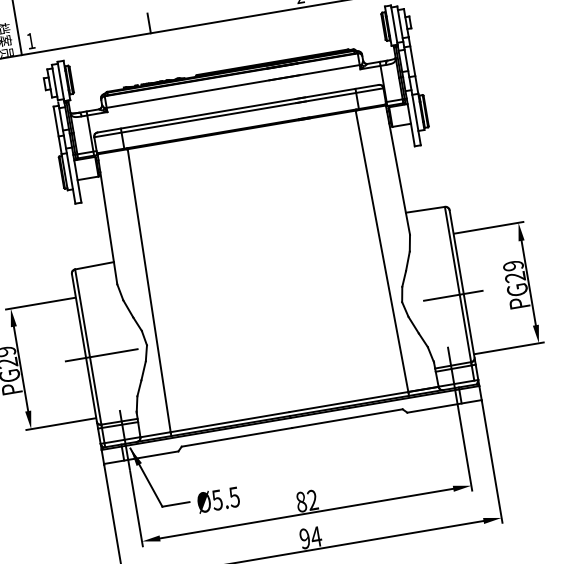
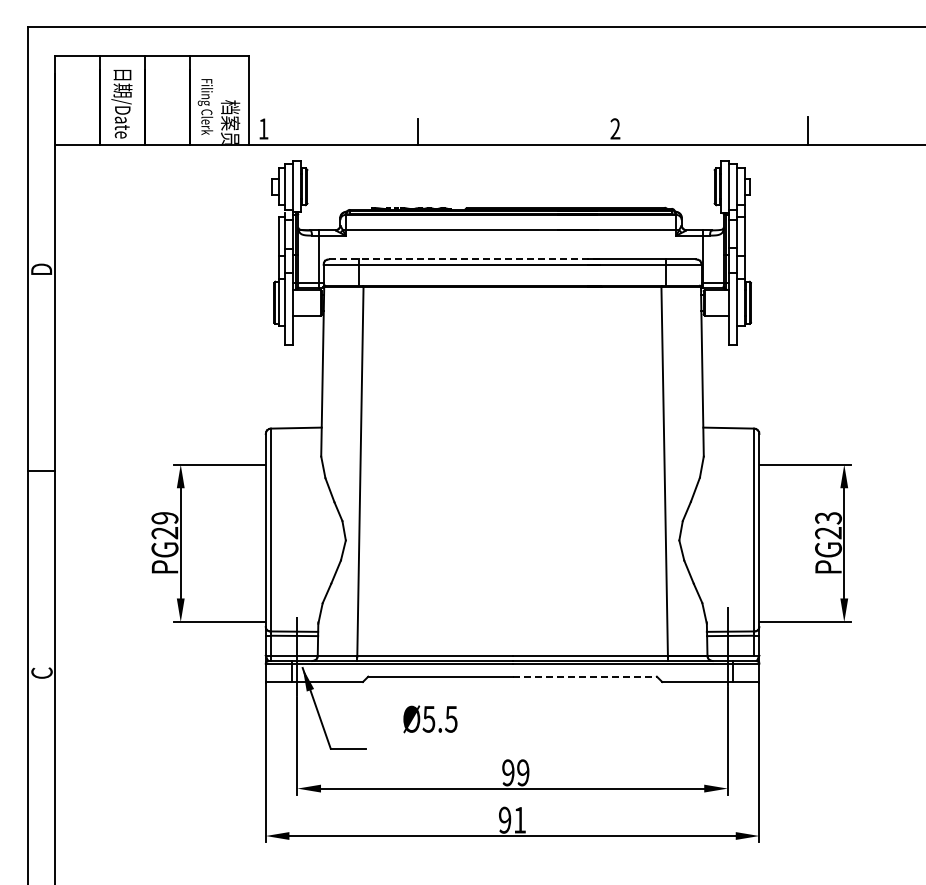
line: (201, 115) -> (464, 259), solid -> dashed
text: (513, 266) -> (828, 518), PG29 -> PG23
line: (453, 295) -> (745, 543), removed
line: (101, 355) -> (286, 543), removed
line: (347, 418) -> (585, 676), solid -> dashed
text: (218, 500) -> (430, 719), moved
text: (306, 500) -> (515, 772), 82 -> 99
text: (316, 537) -> (519, 820), 94 -> 91

